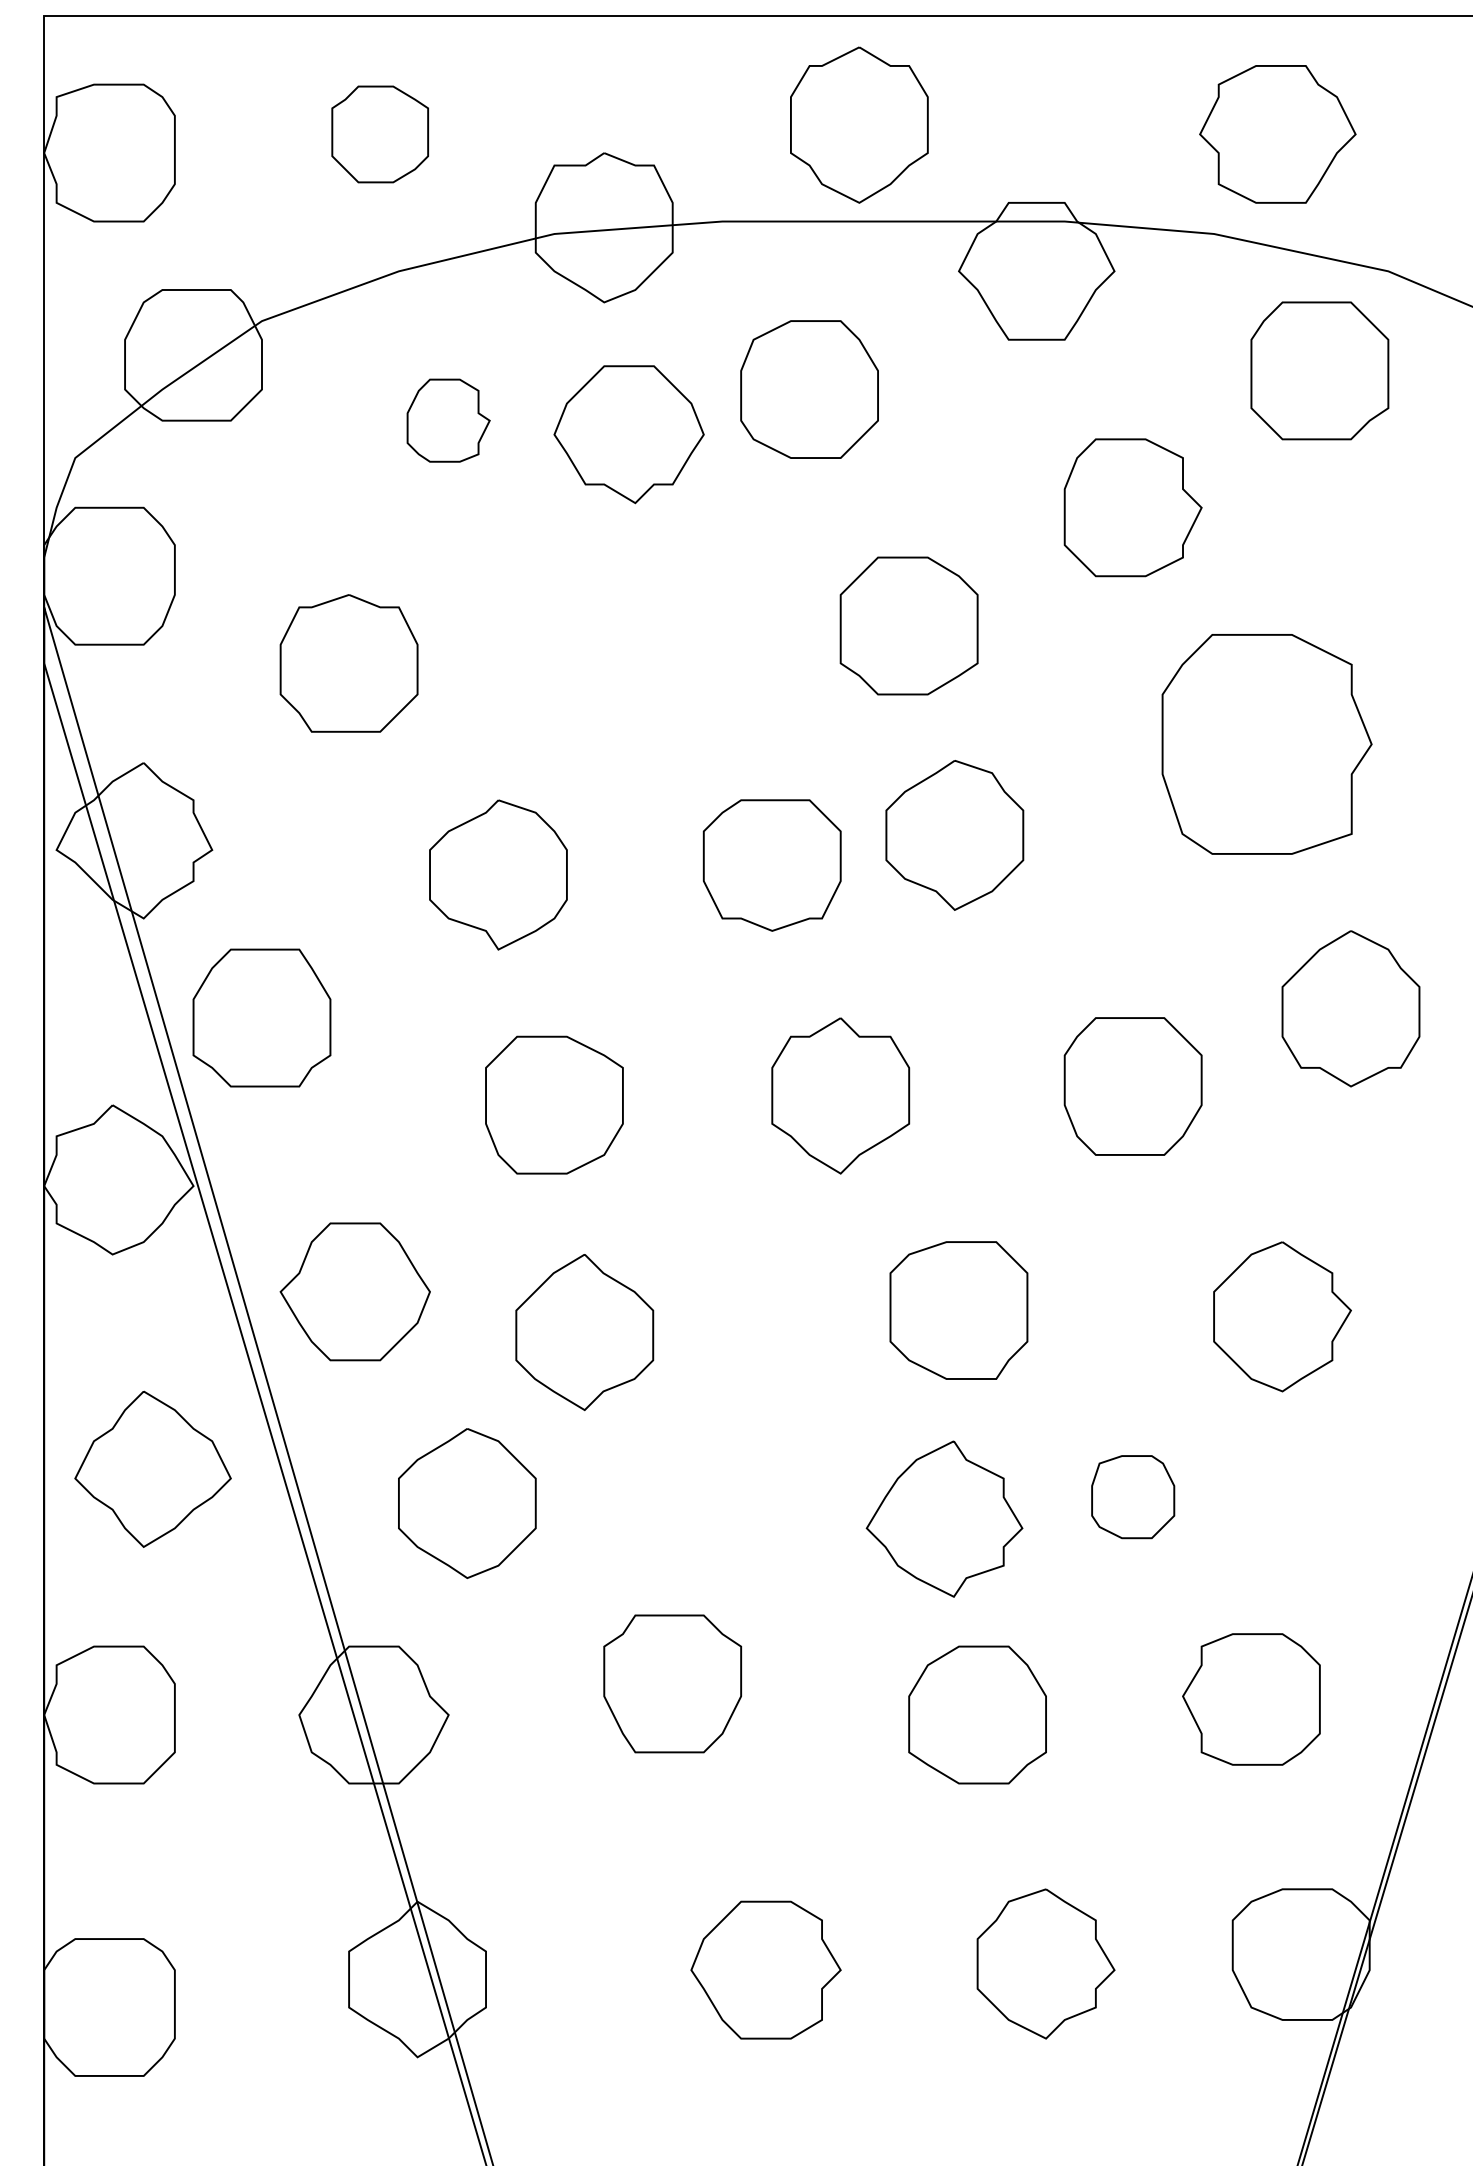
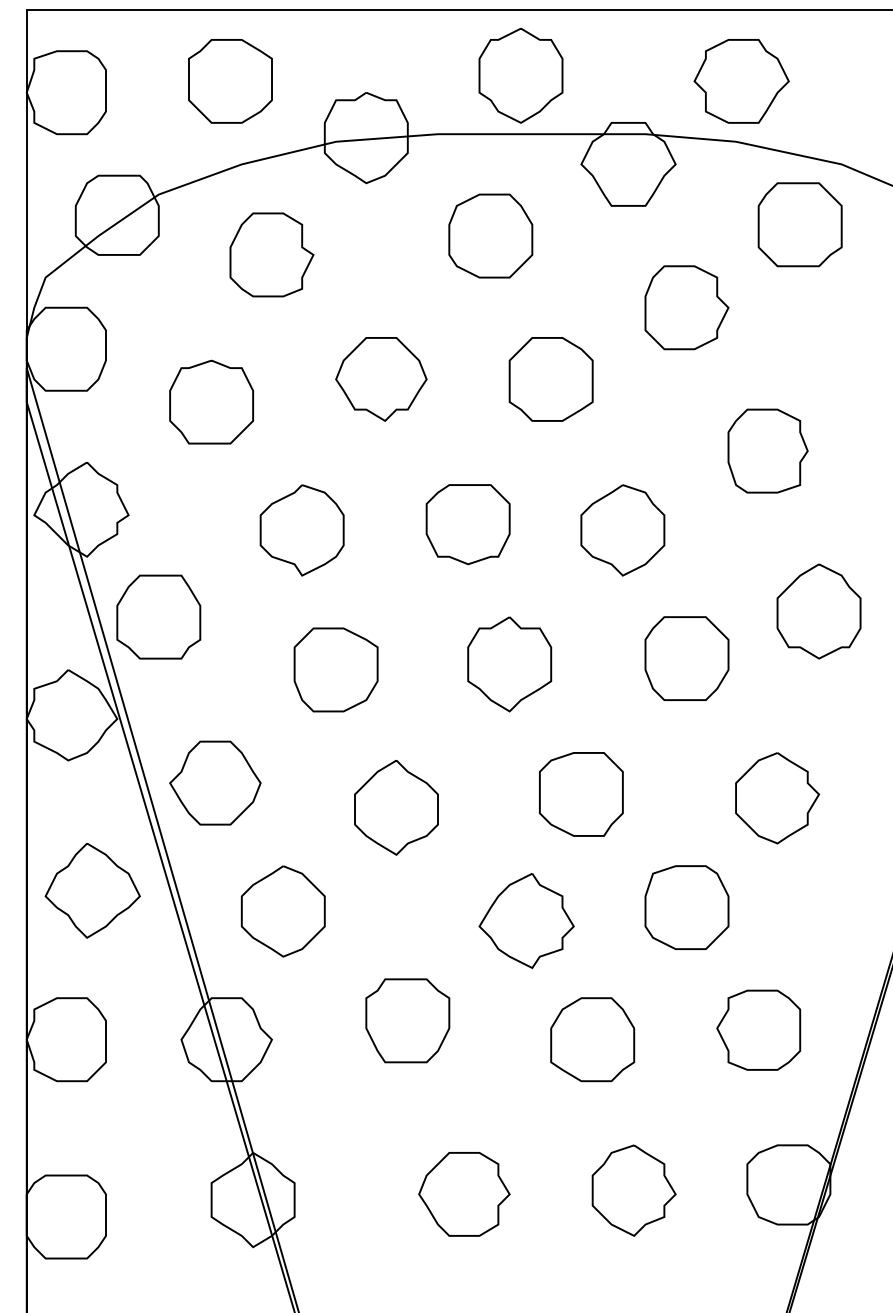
part: (380, 134) -> (230, 81), size x1.43
part: (1277, 134) -> (741, 81), moved
part: (447, 419) -> (271, 254), size x1.67
part: (629, 434) -> (381, 379), moved
part: (1265, 743) -> (767, 450), size x0.62
part: (954, 835) -> (622, 530), moved
part: (584, 1332) -> (396, 807), moved
part: (1132, 1496) -> (686, 907), size x1.67
part: (944, 1518) -> (526, 920), moved

